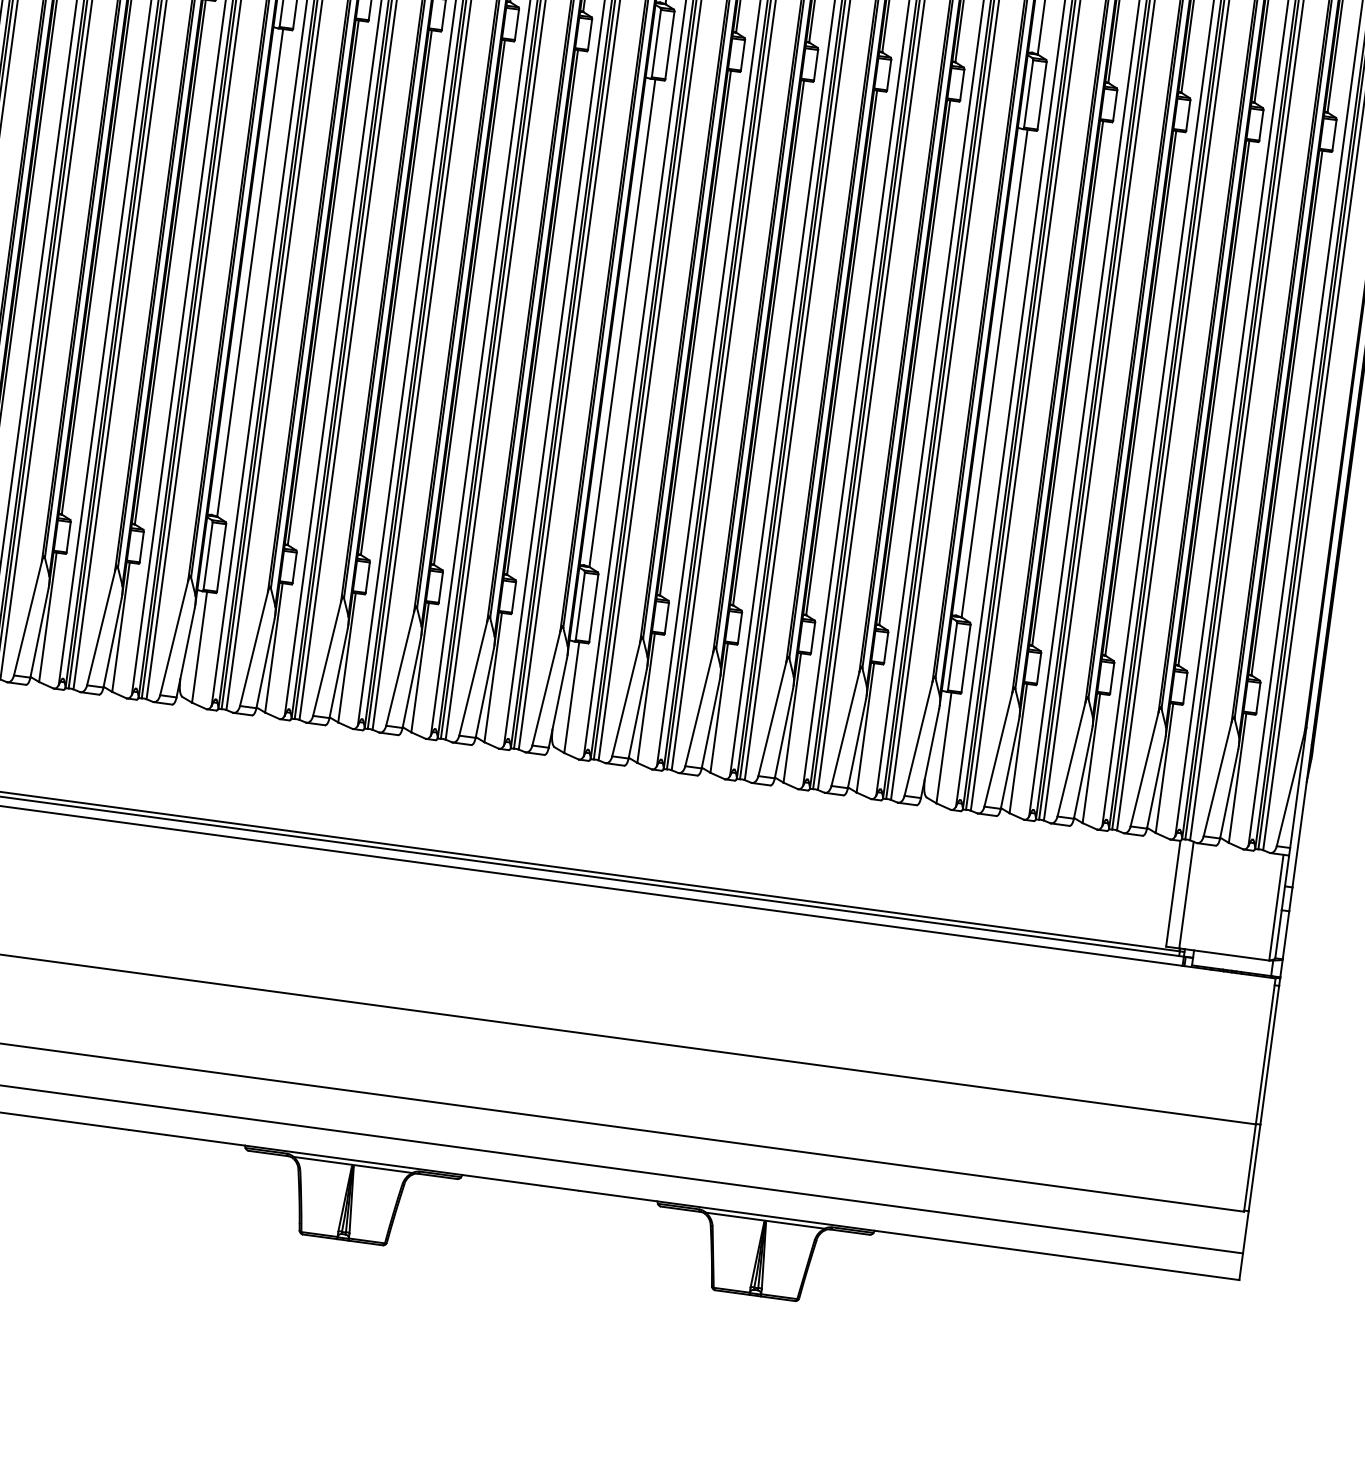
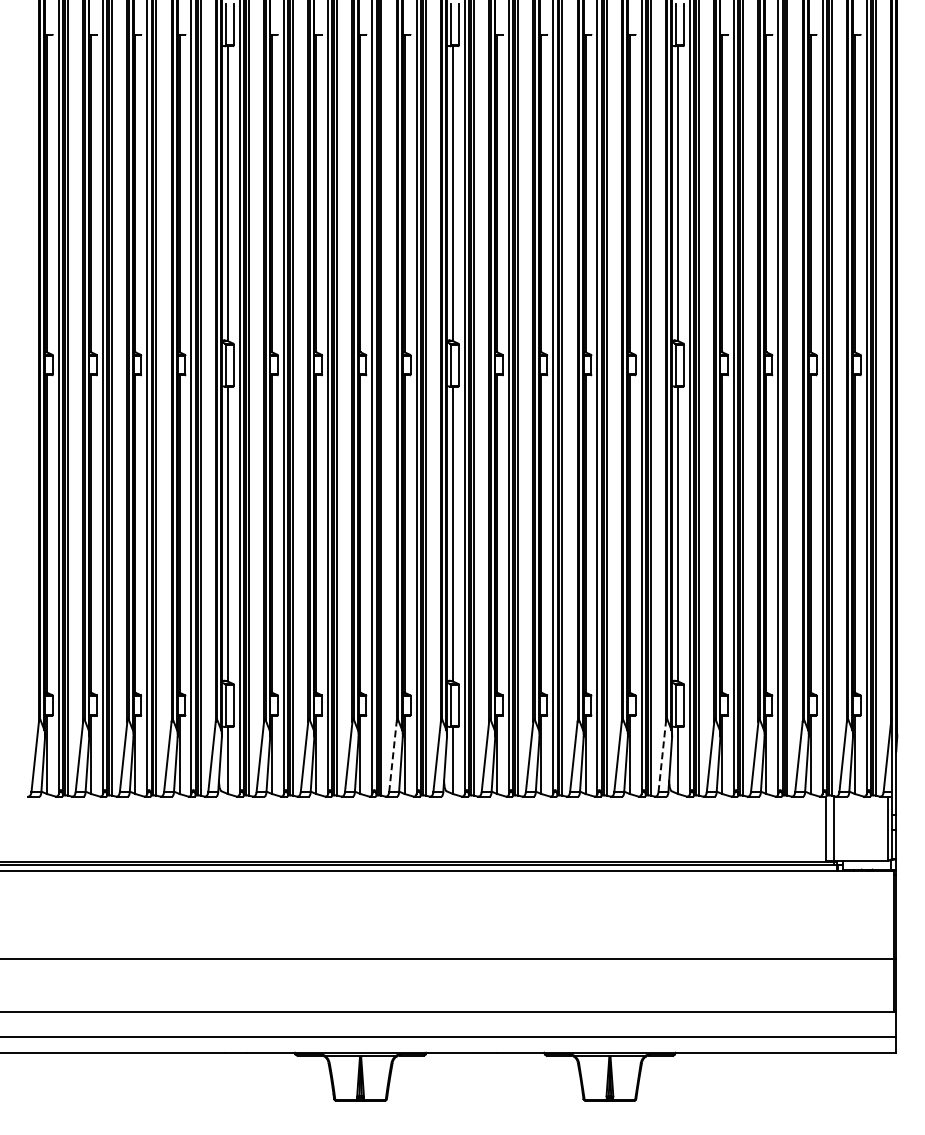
line: (472, 677) -> (392, 756), solid -> dashed
line: (919, 737) -> (662, 756), solid -> dashed

